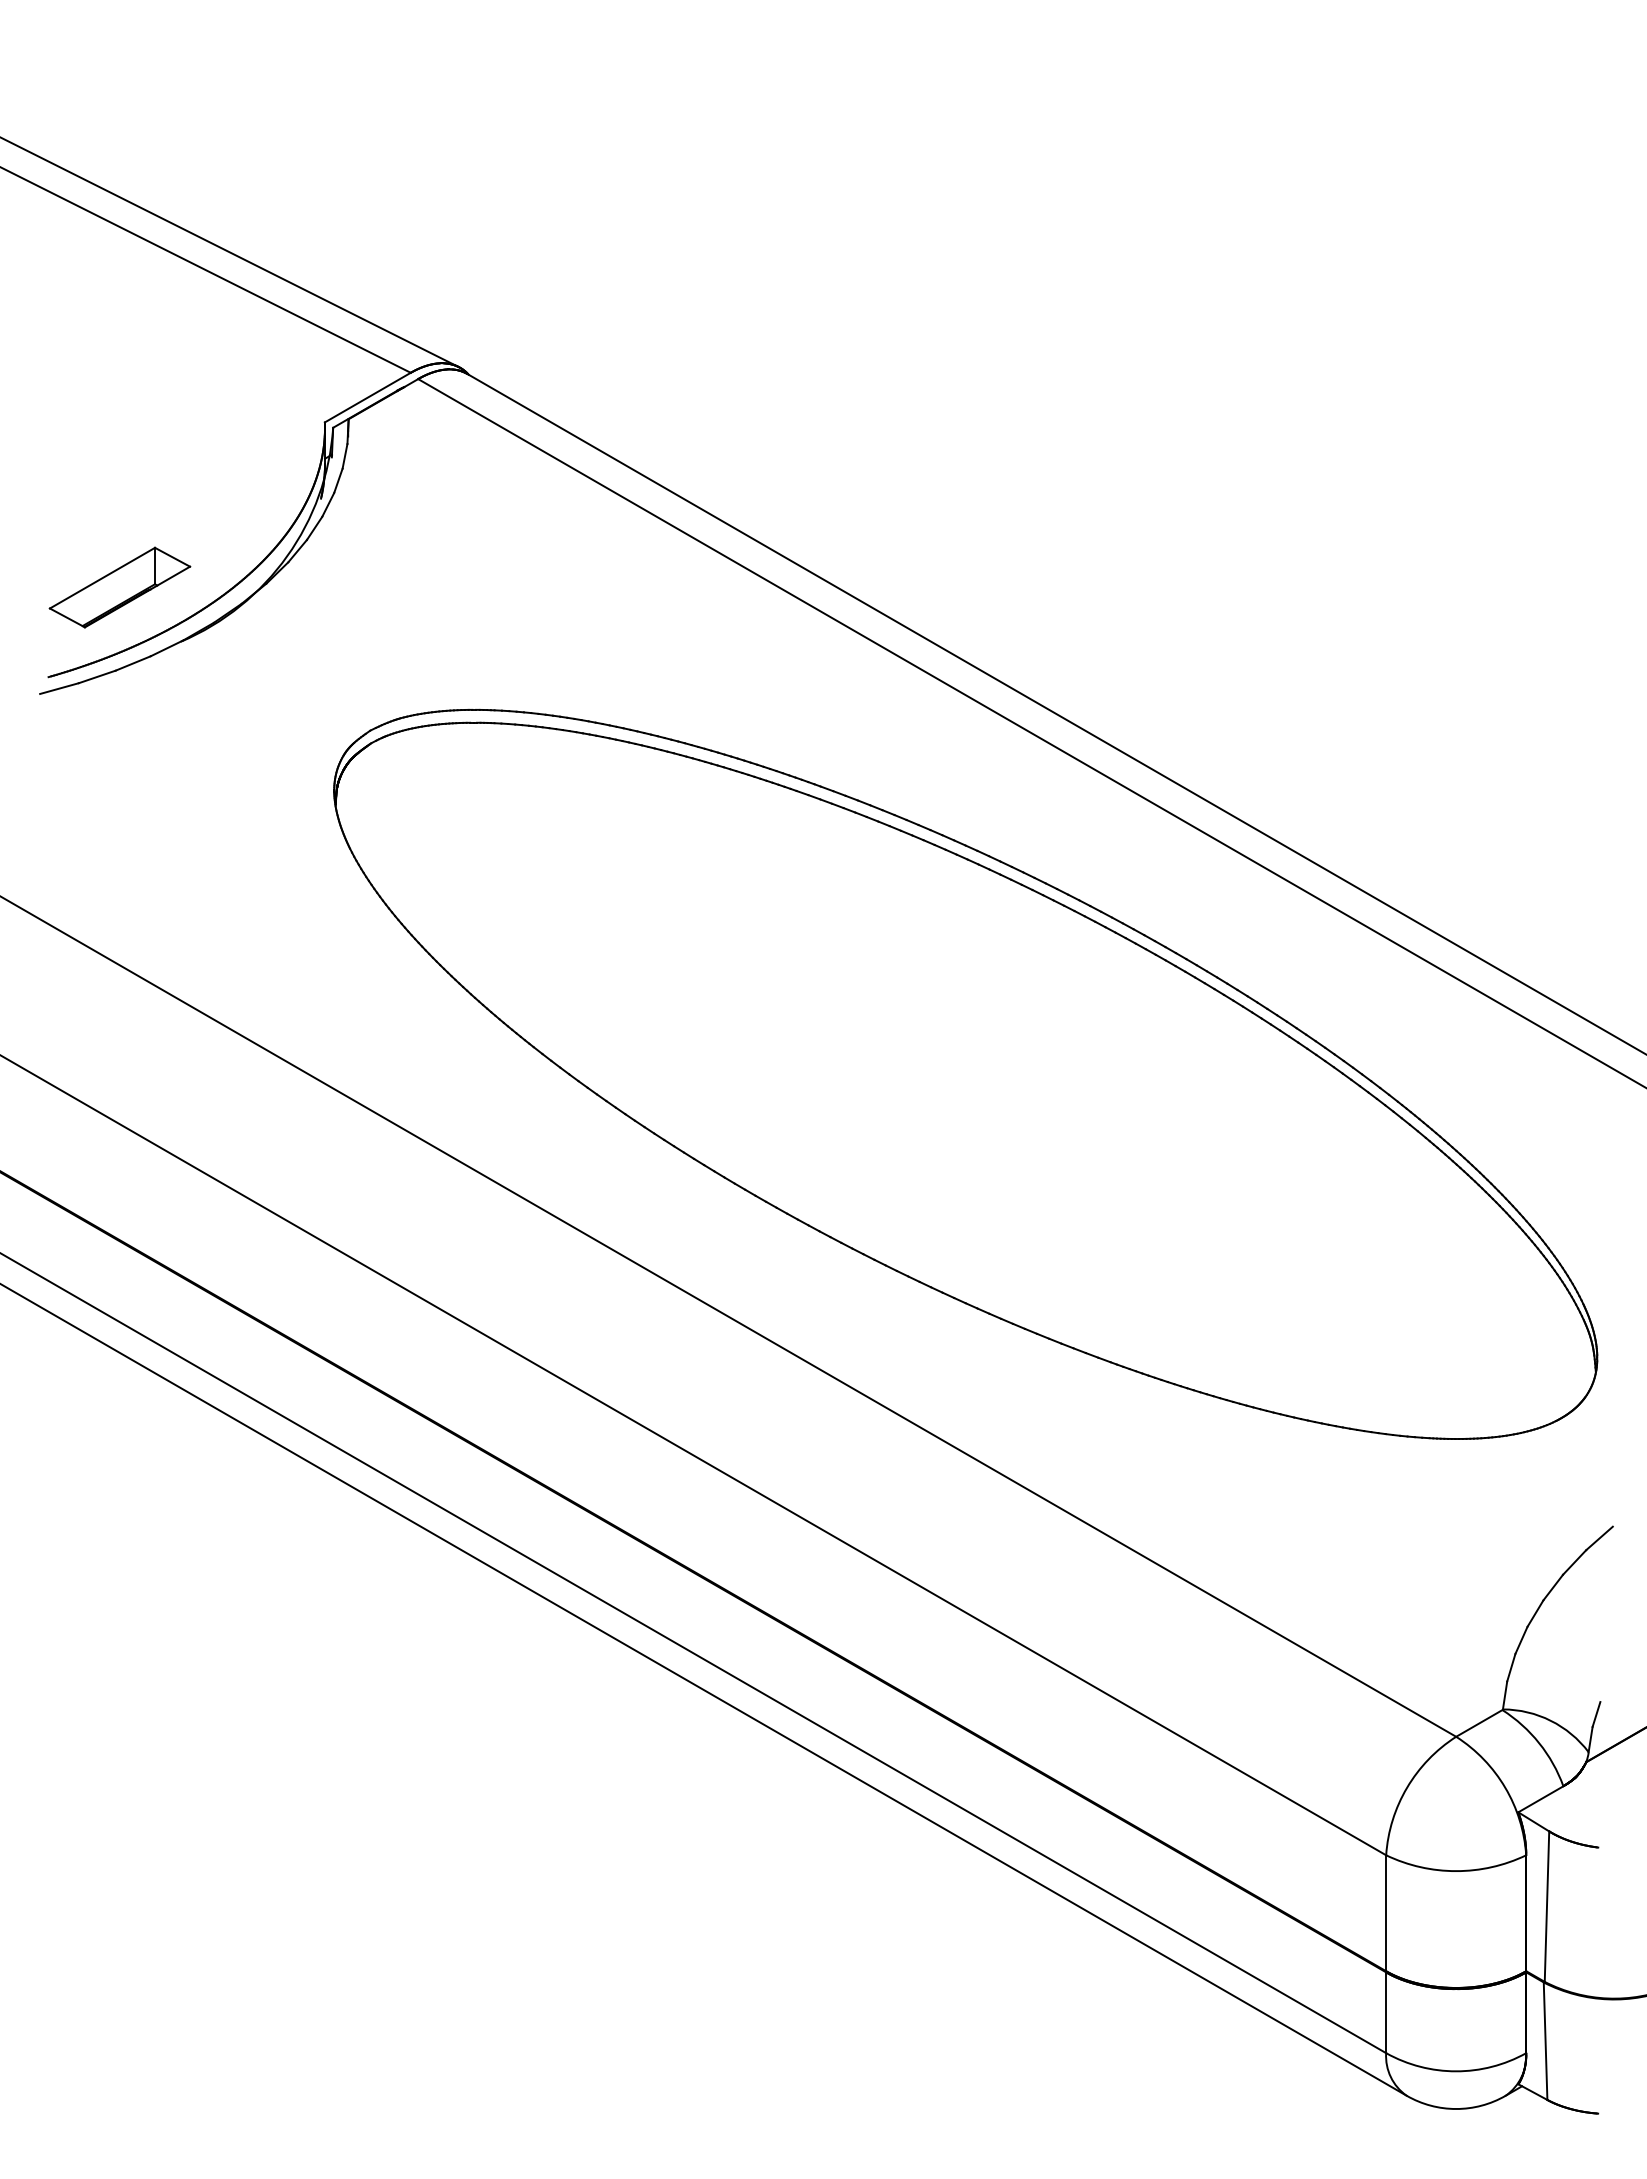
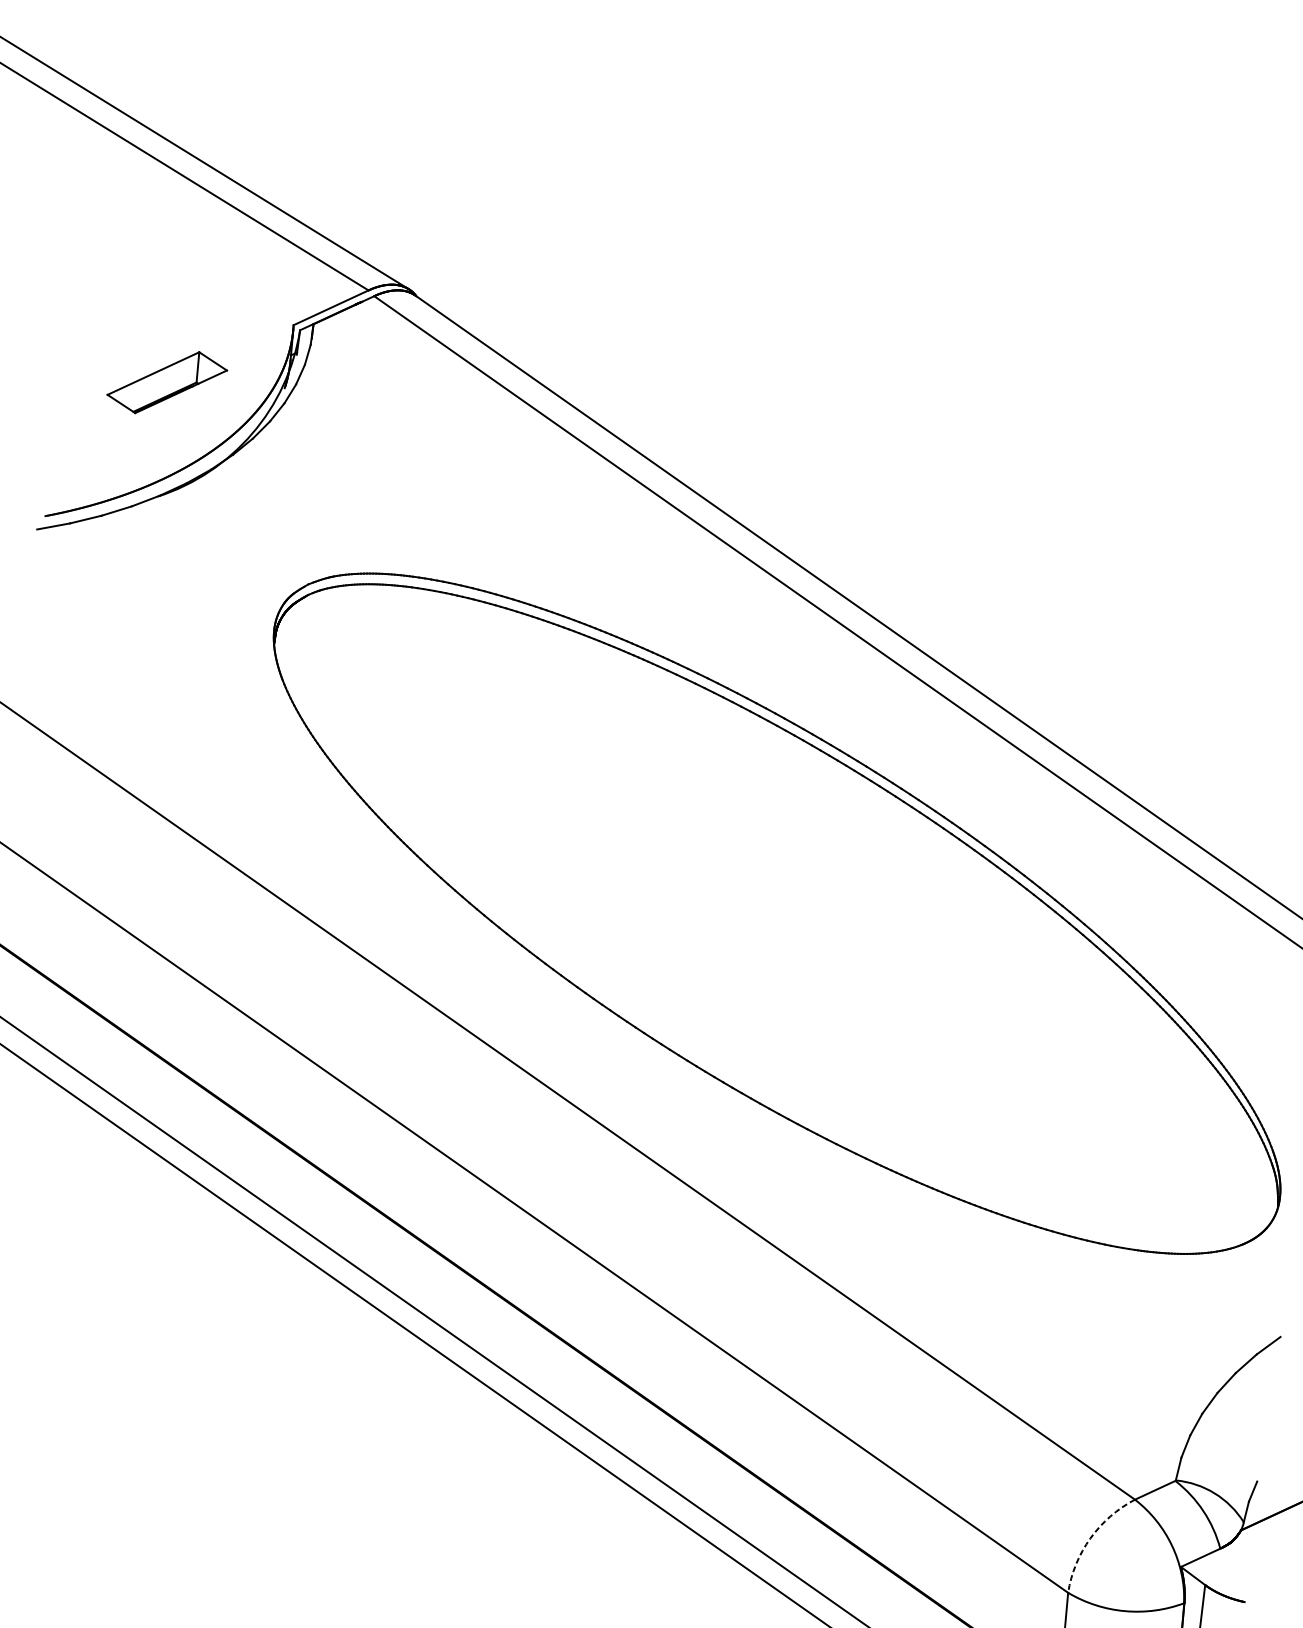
part: (119, 587) -> (166, 382), moved
arc: (1407, 1787) -> (1090, 1538), solid -> dashed

